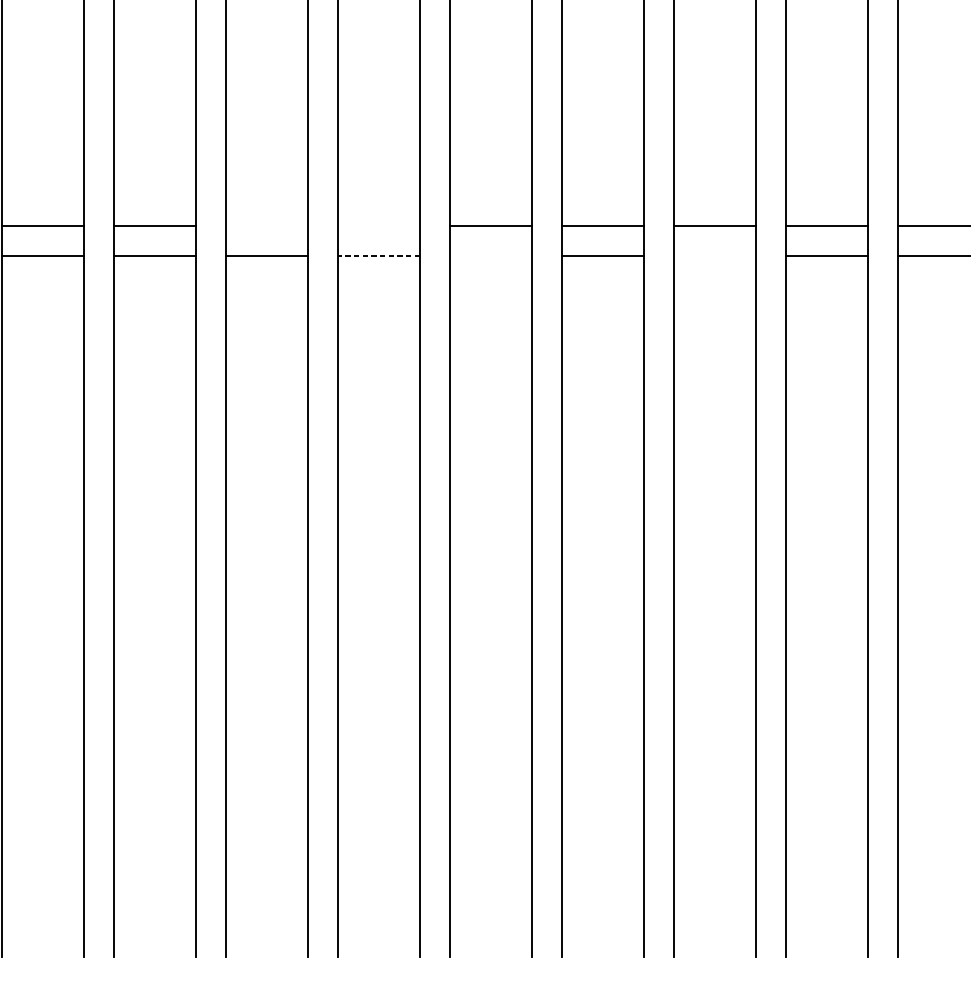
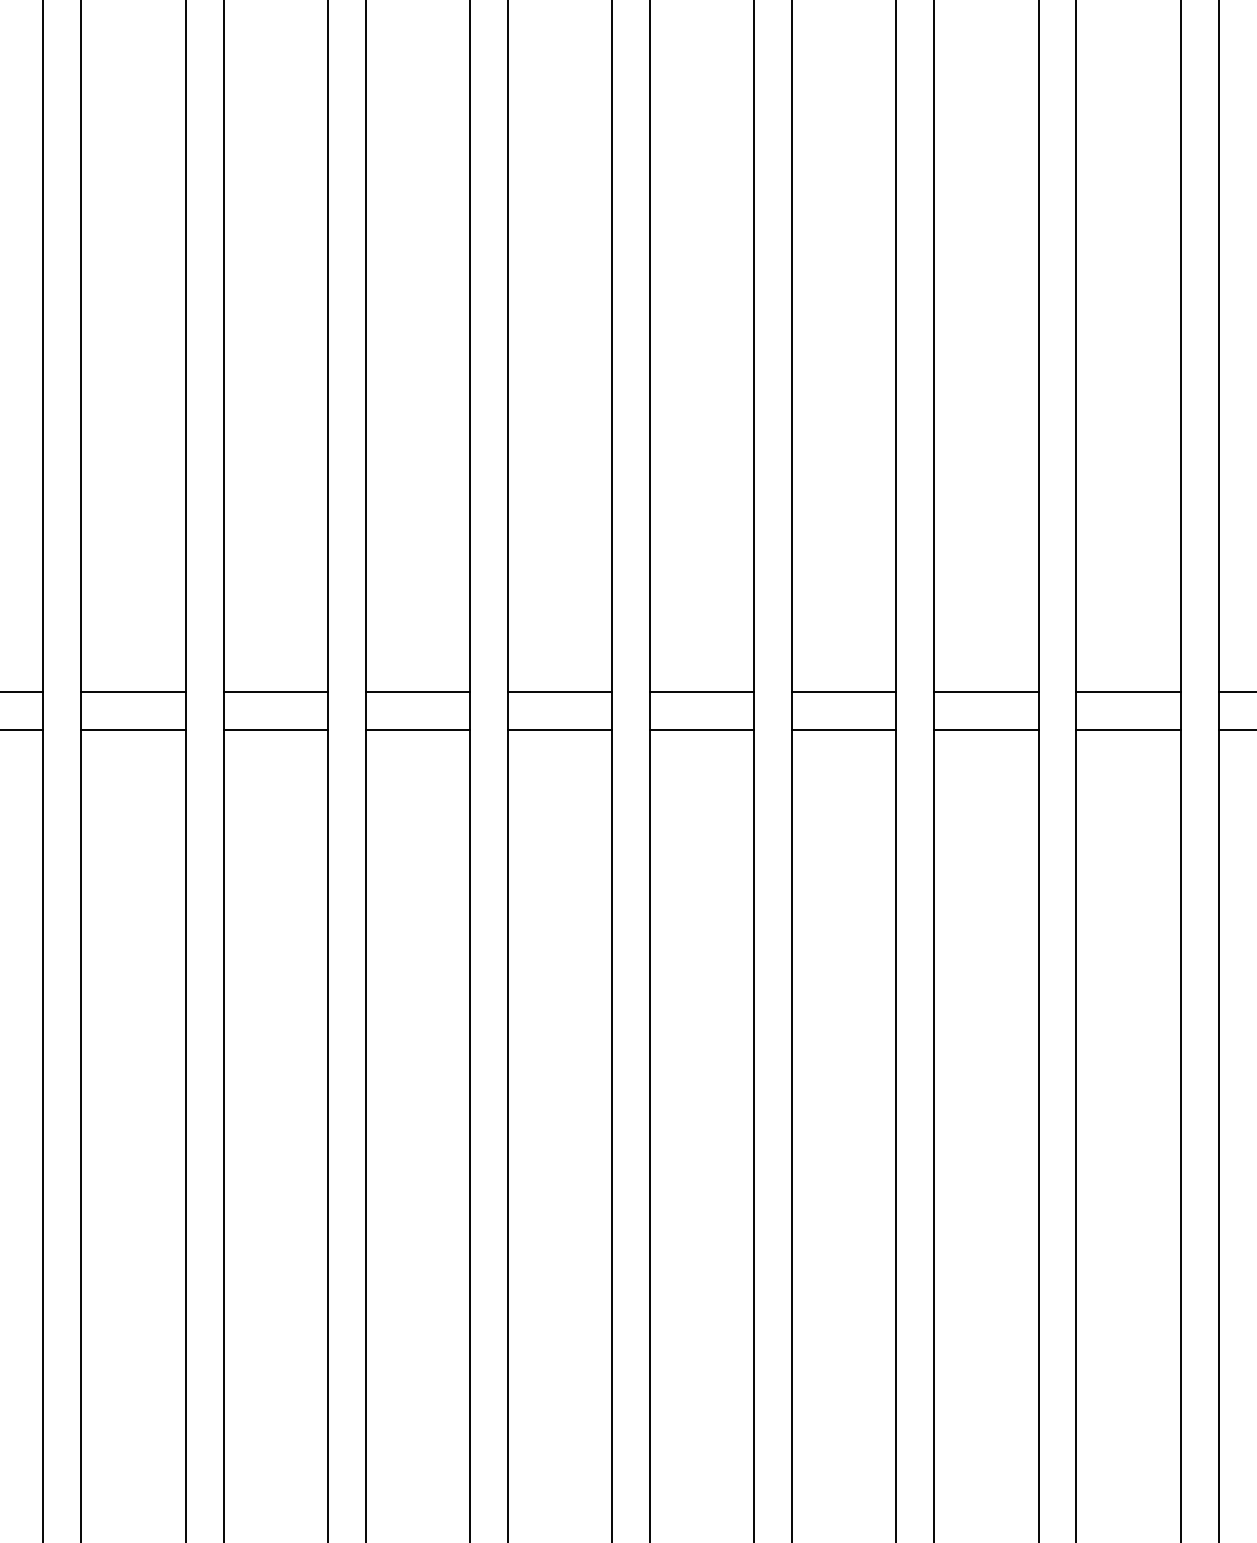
line: (266, 225) -> (275, 691), added
line: (378, 225) -> (417, 691), added
line: (378, 255) -> (417, 729), dashed -> solid
line: (490, 255) -> (559, 729), added
line: (715, 255) -> (844, 729), added

